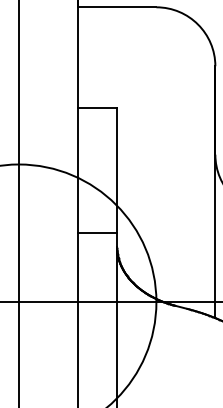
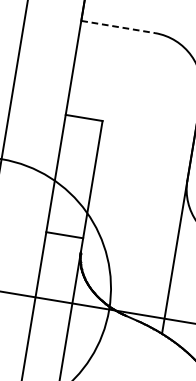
line: (117, 7) -> (118, 27), solid -> dashed

